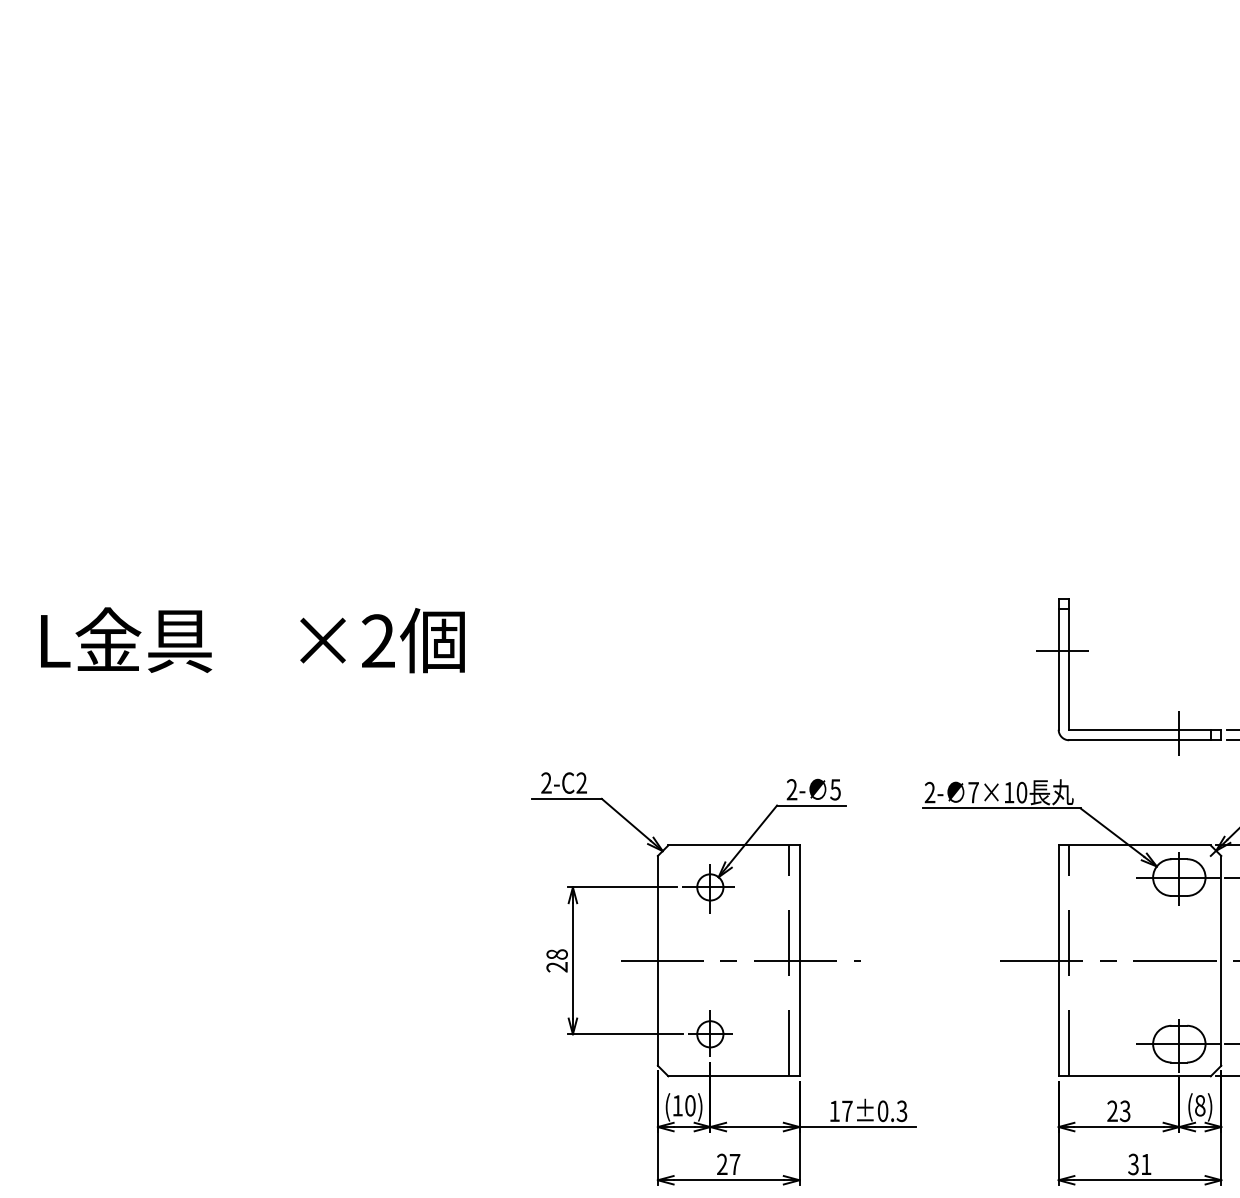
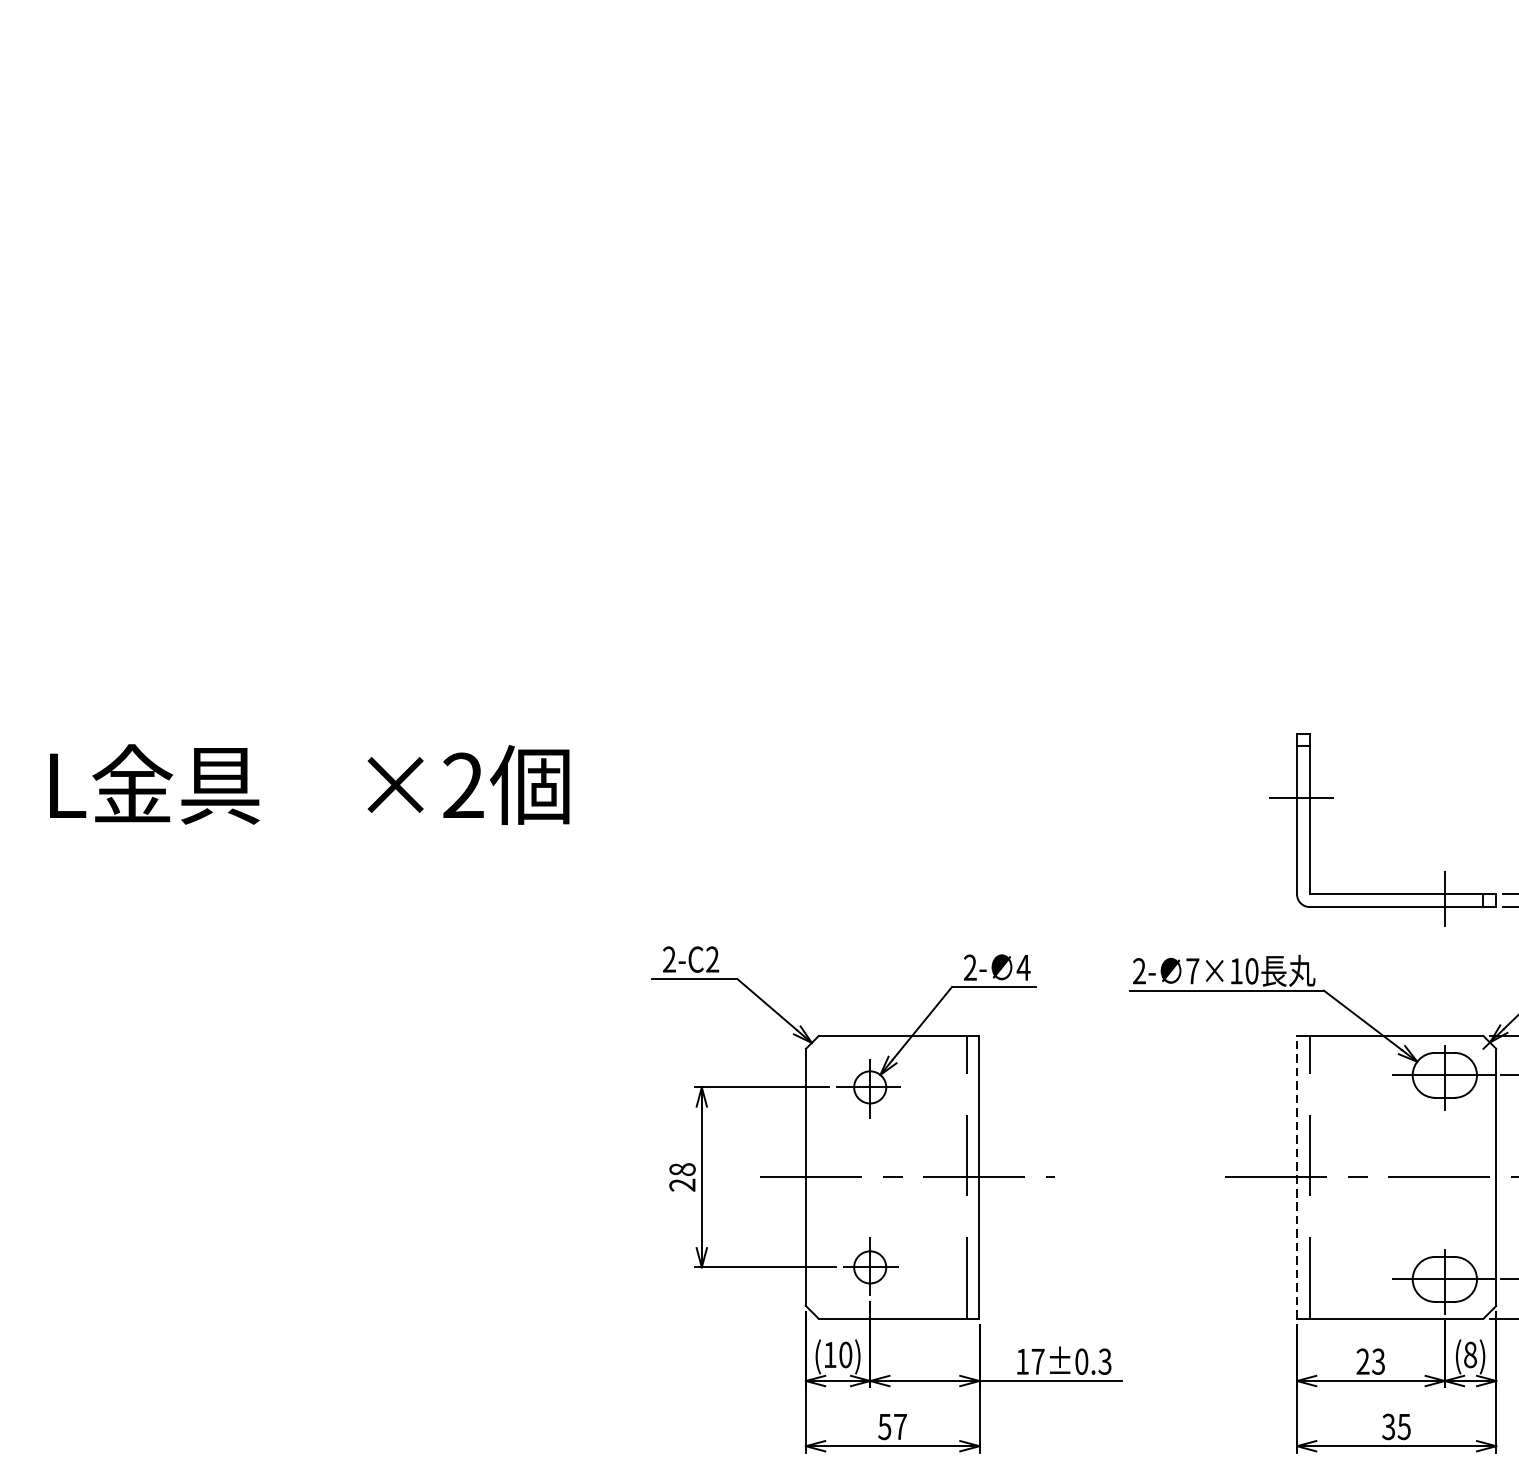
text: (835, 789) -> (1023, 967), 5 -> 4
line: (1058, 960) -> (1296, 1176), solid -> dashed
text: (721, 1164) -> (883, 1426), 27 -> 57
text: (1145, 1164) -> (1403, 1426), 31 -> 35

